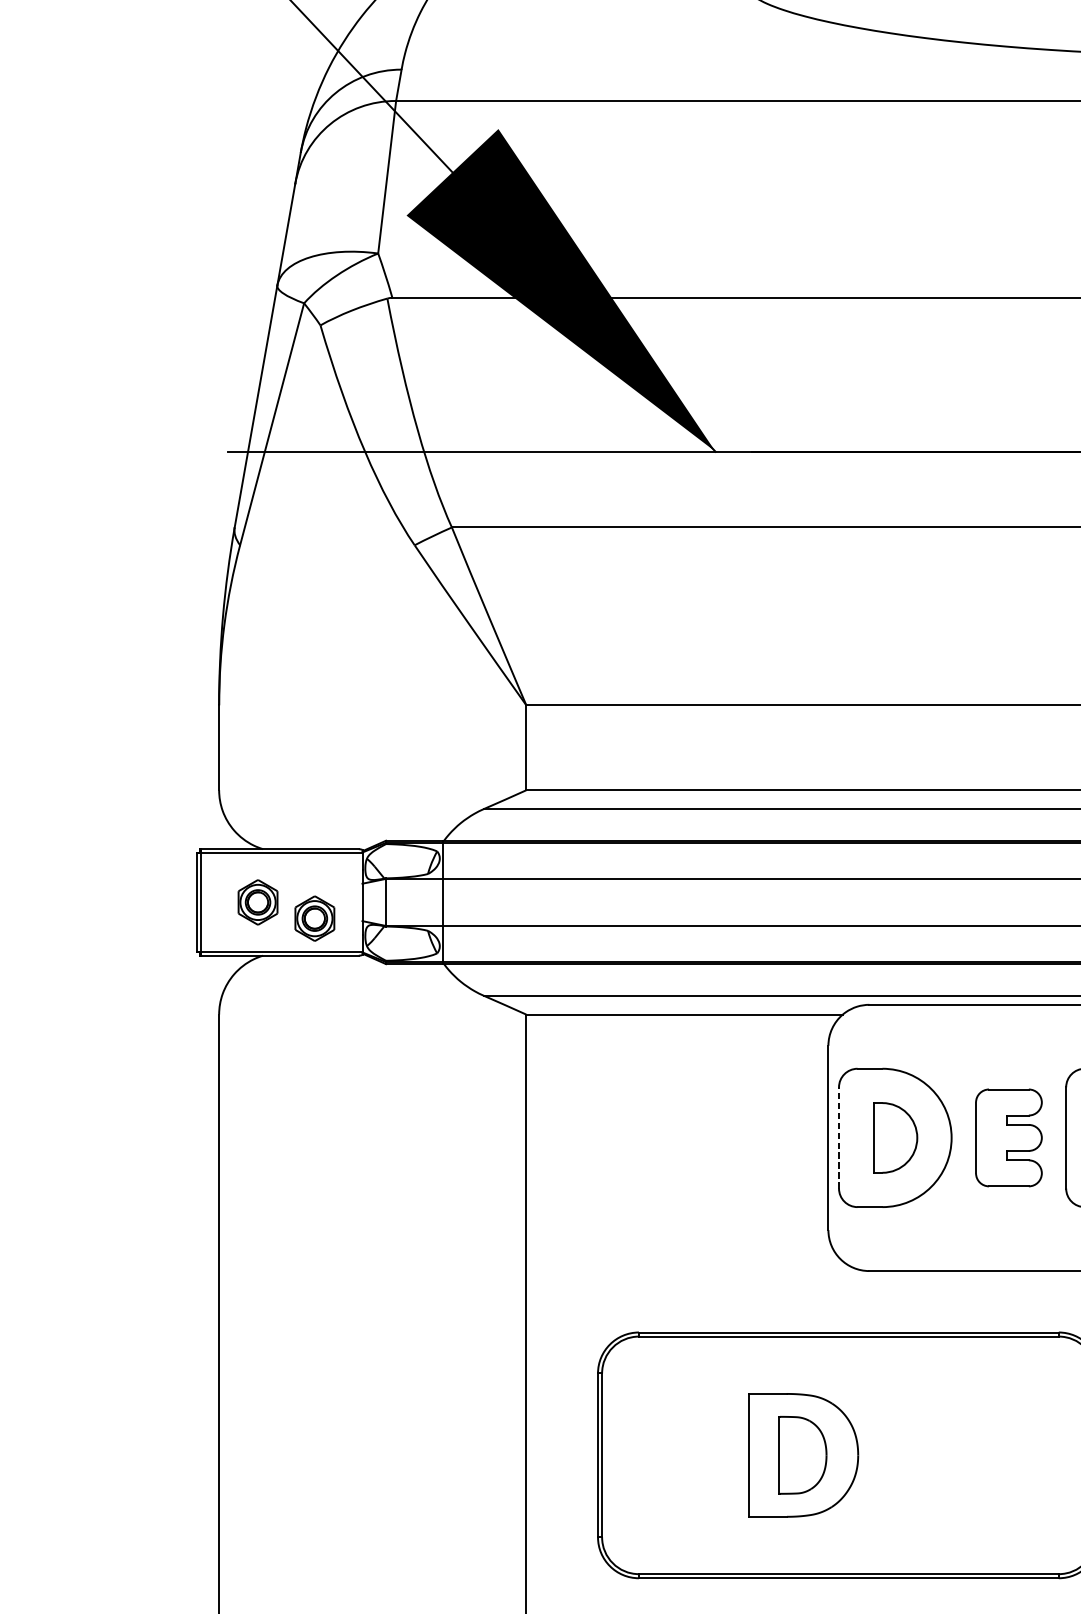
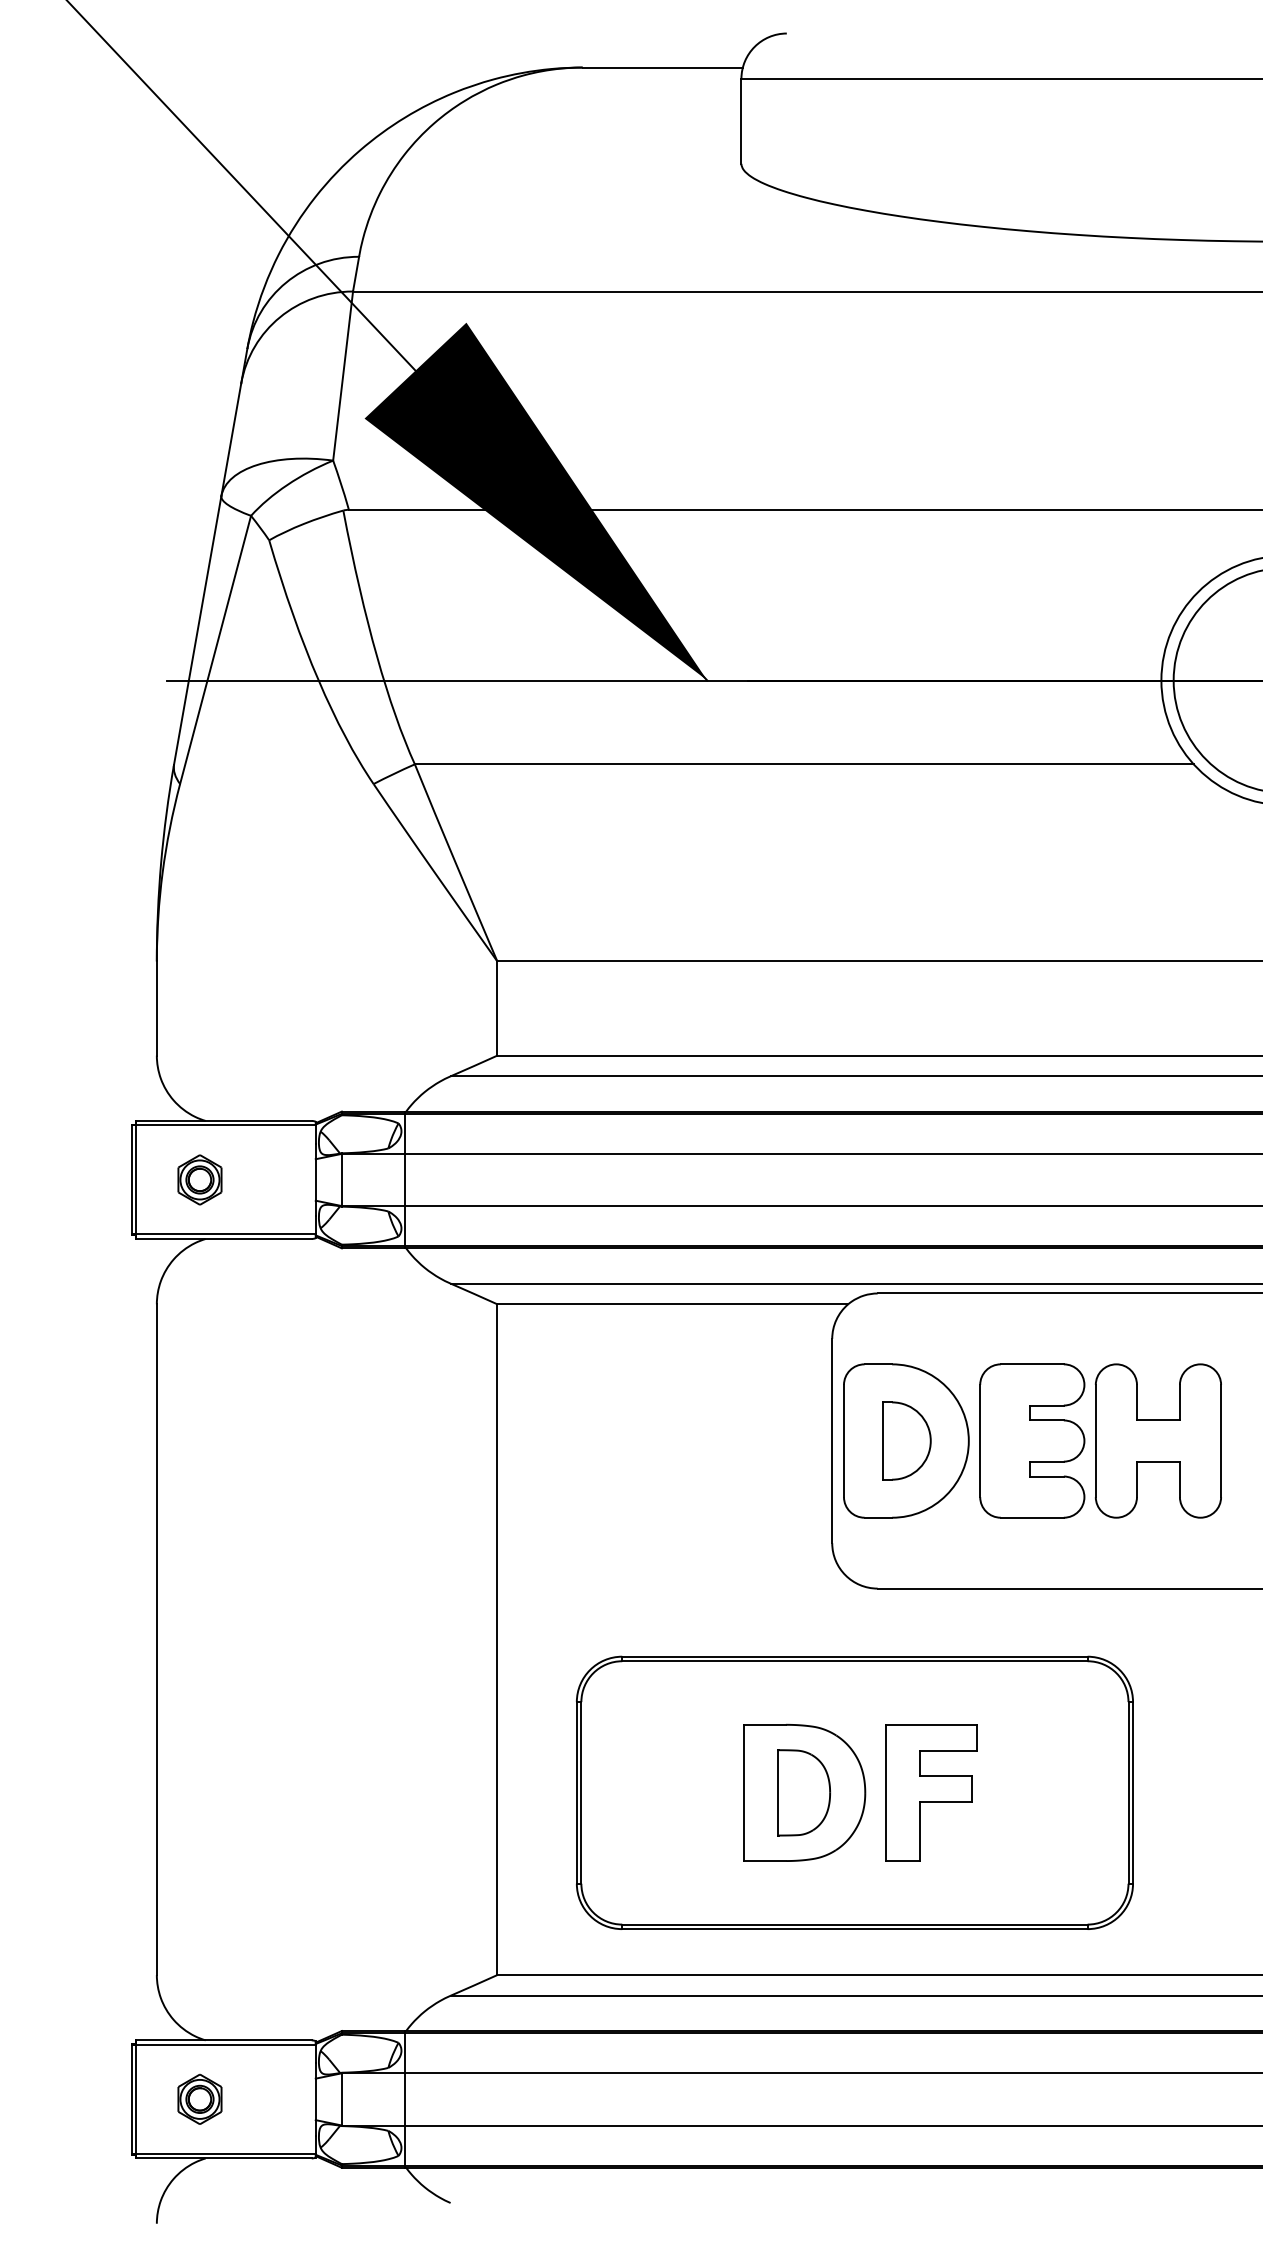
part: (314, 918) -> (262, 1197), removed
line: (838, 1137) -> (843, 1440), dashed -> solid
part: (1009, 1137) -> (1032, 1440), size x1.43
part: (917, 1454) -> (931, 1792), added

